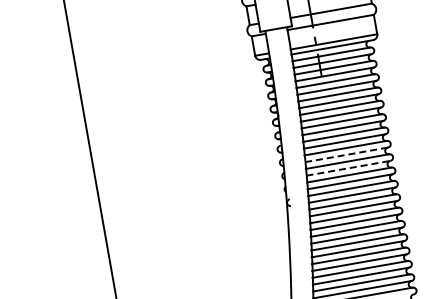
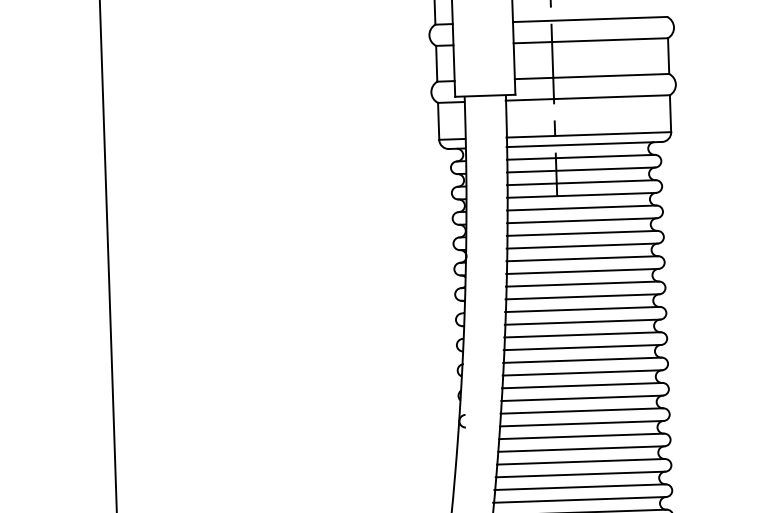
line: (347, 154) -> (584, 347), dashed -> solid
line: (348, 168) -> (582, 373), dashed -> solid

